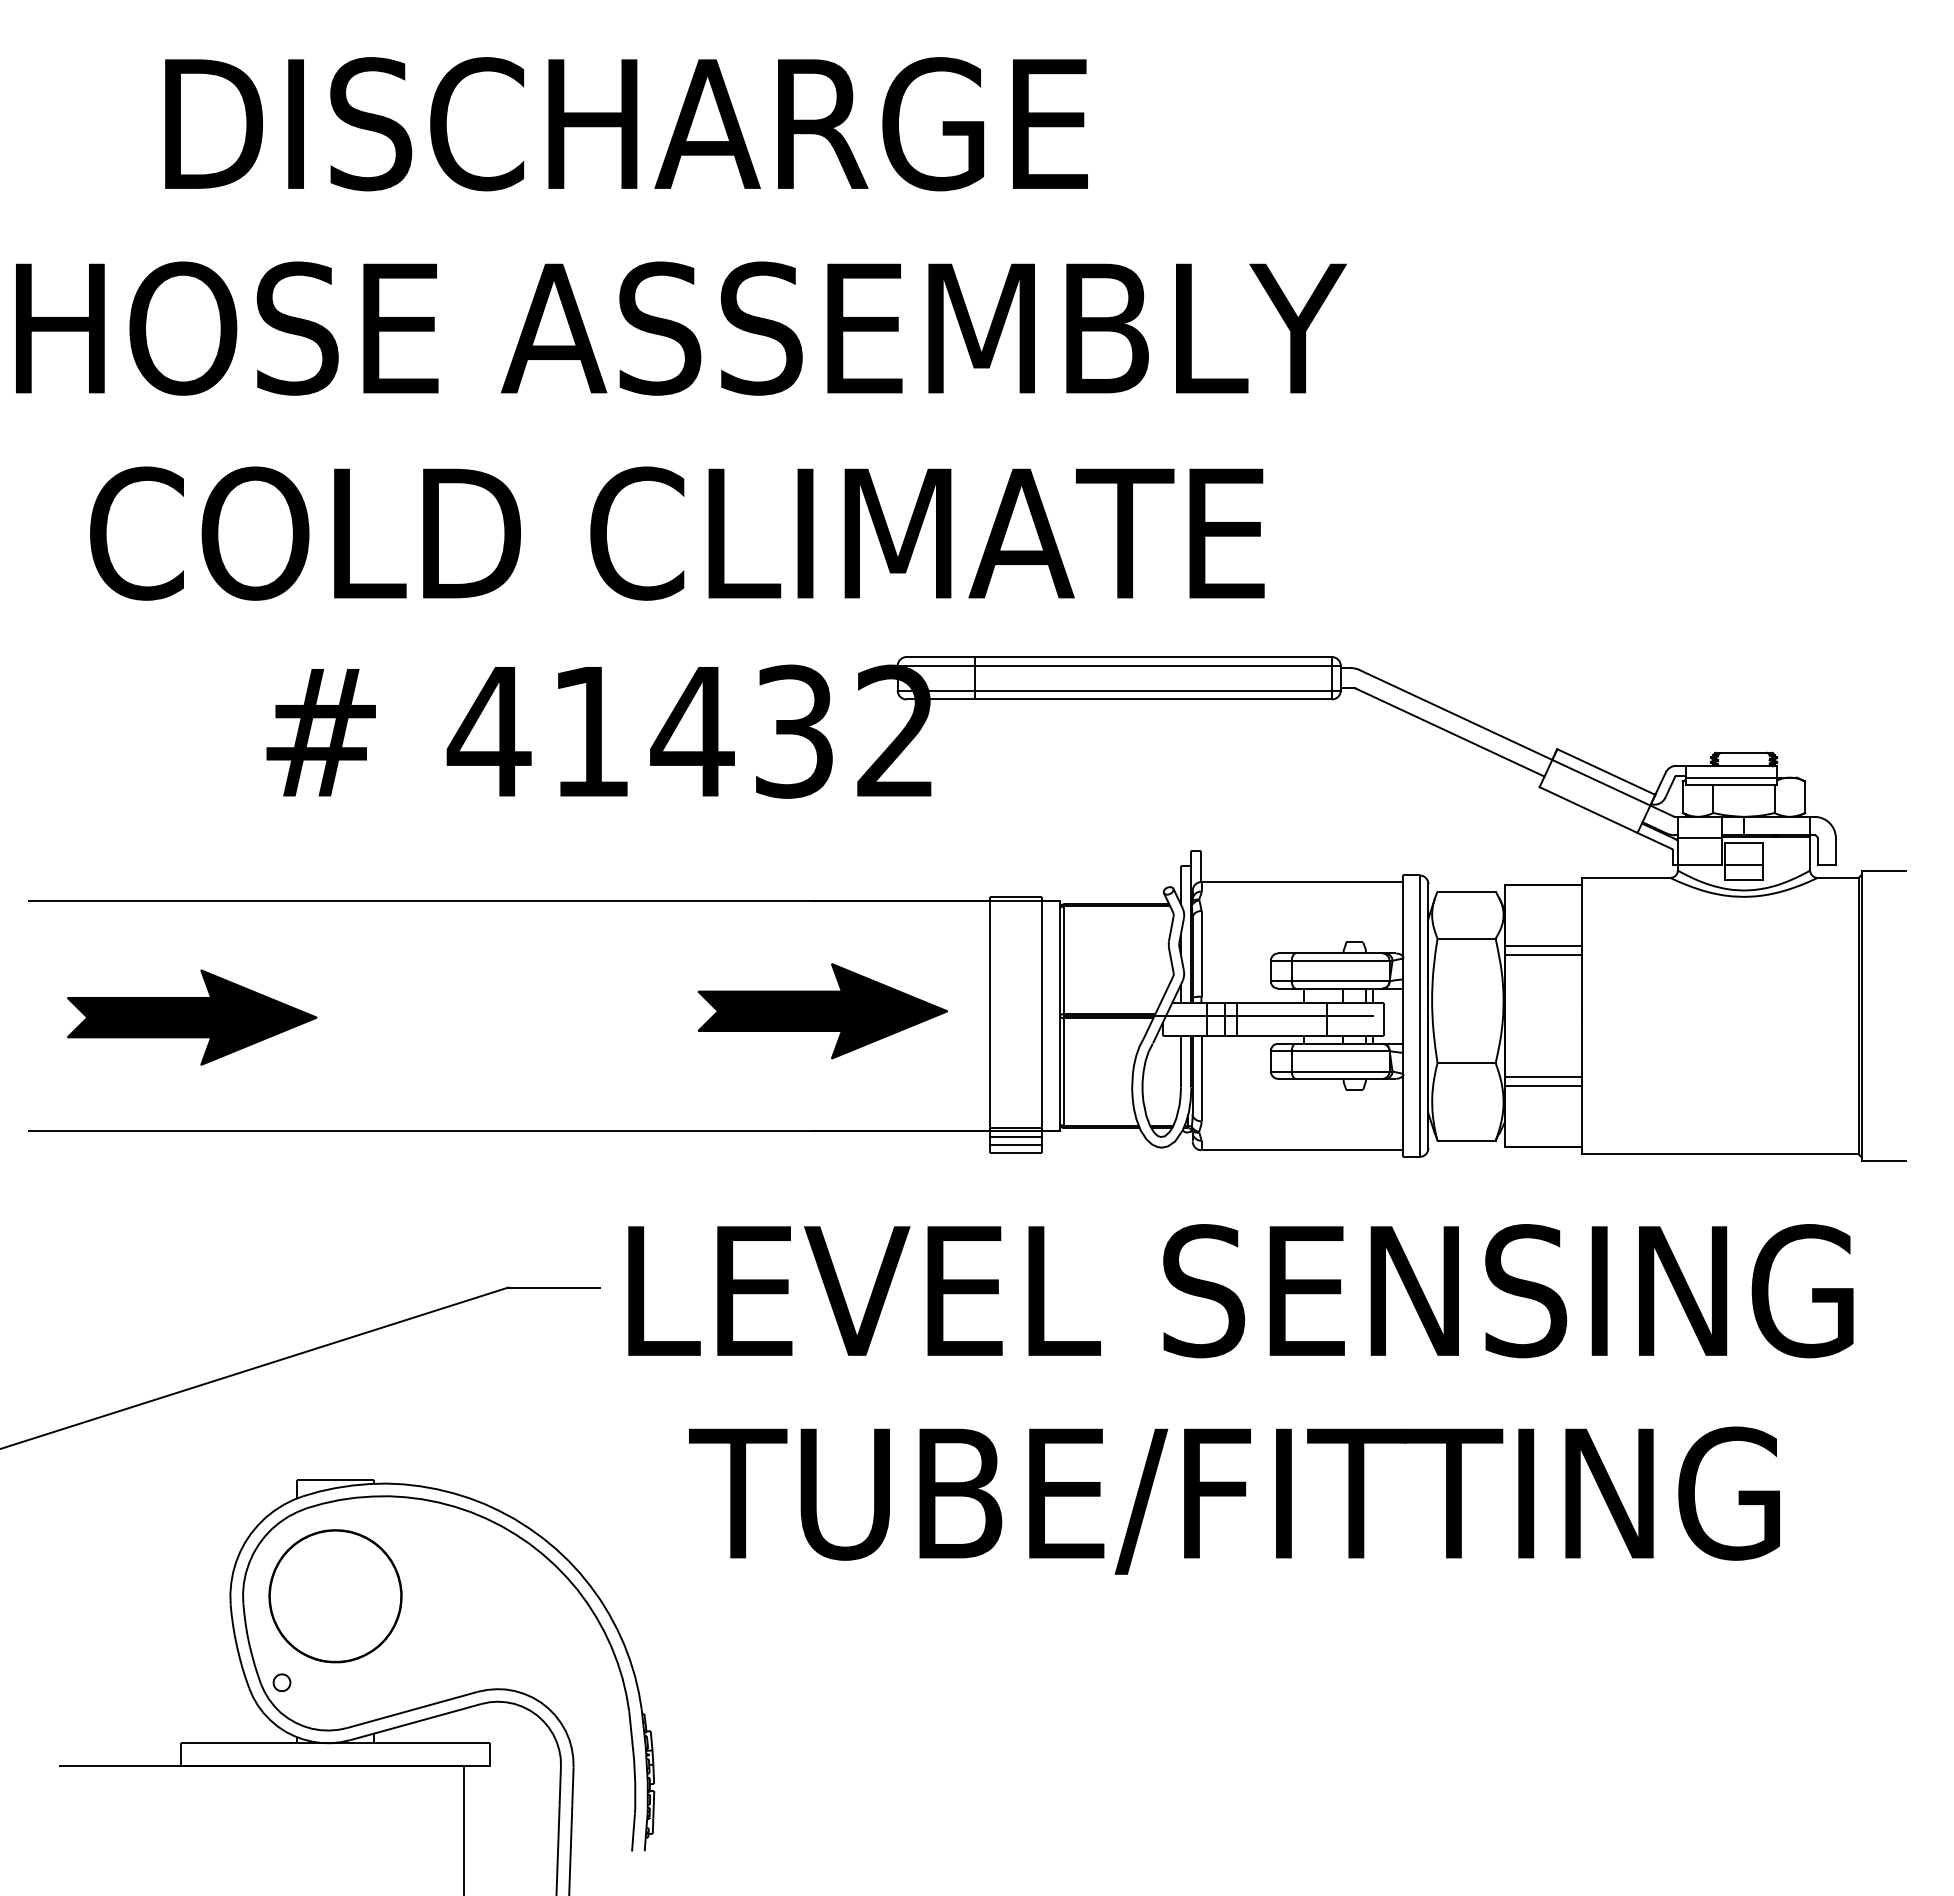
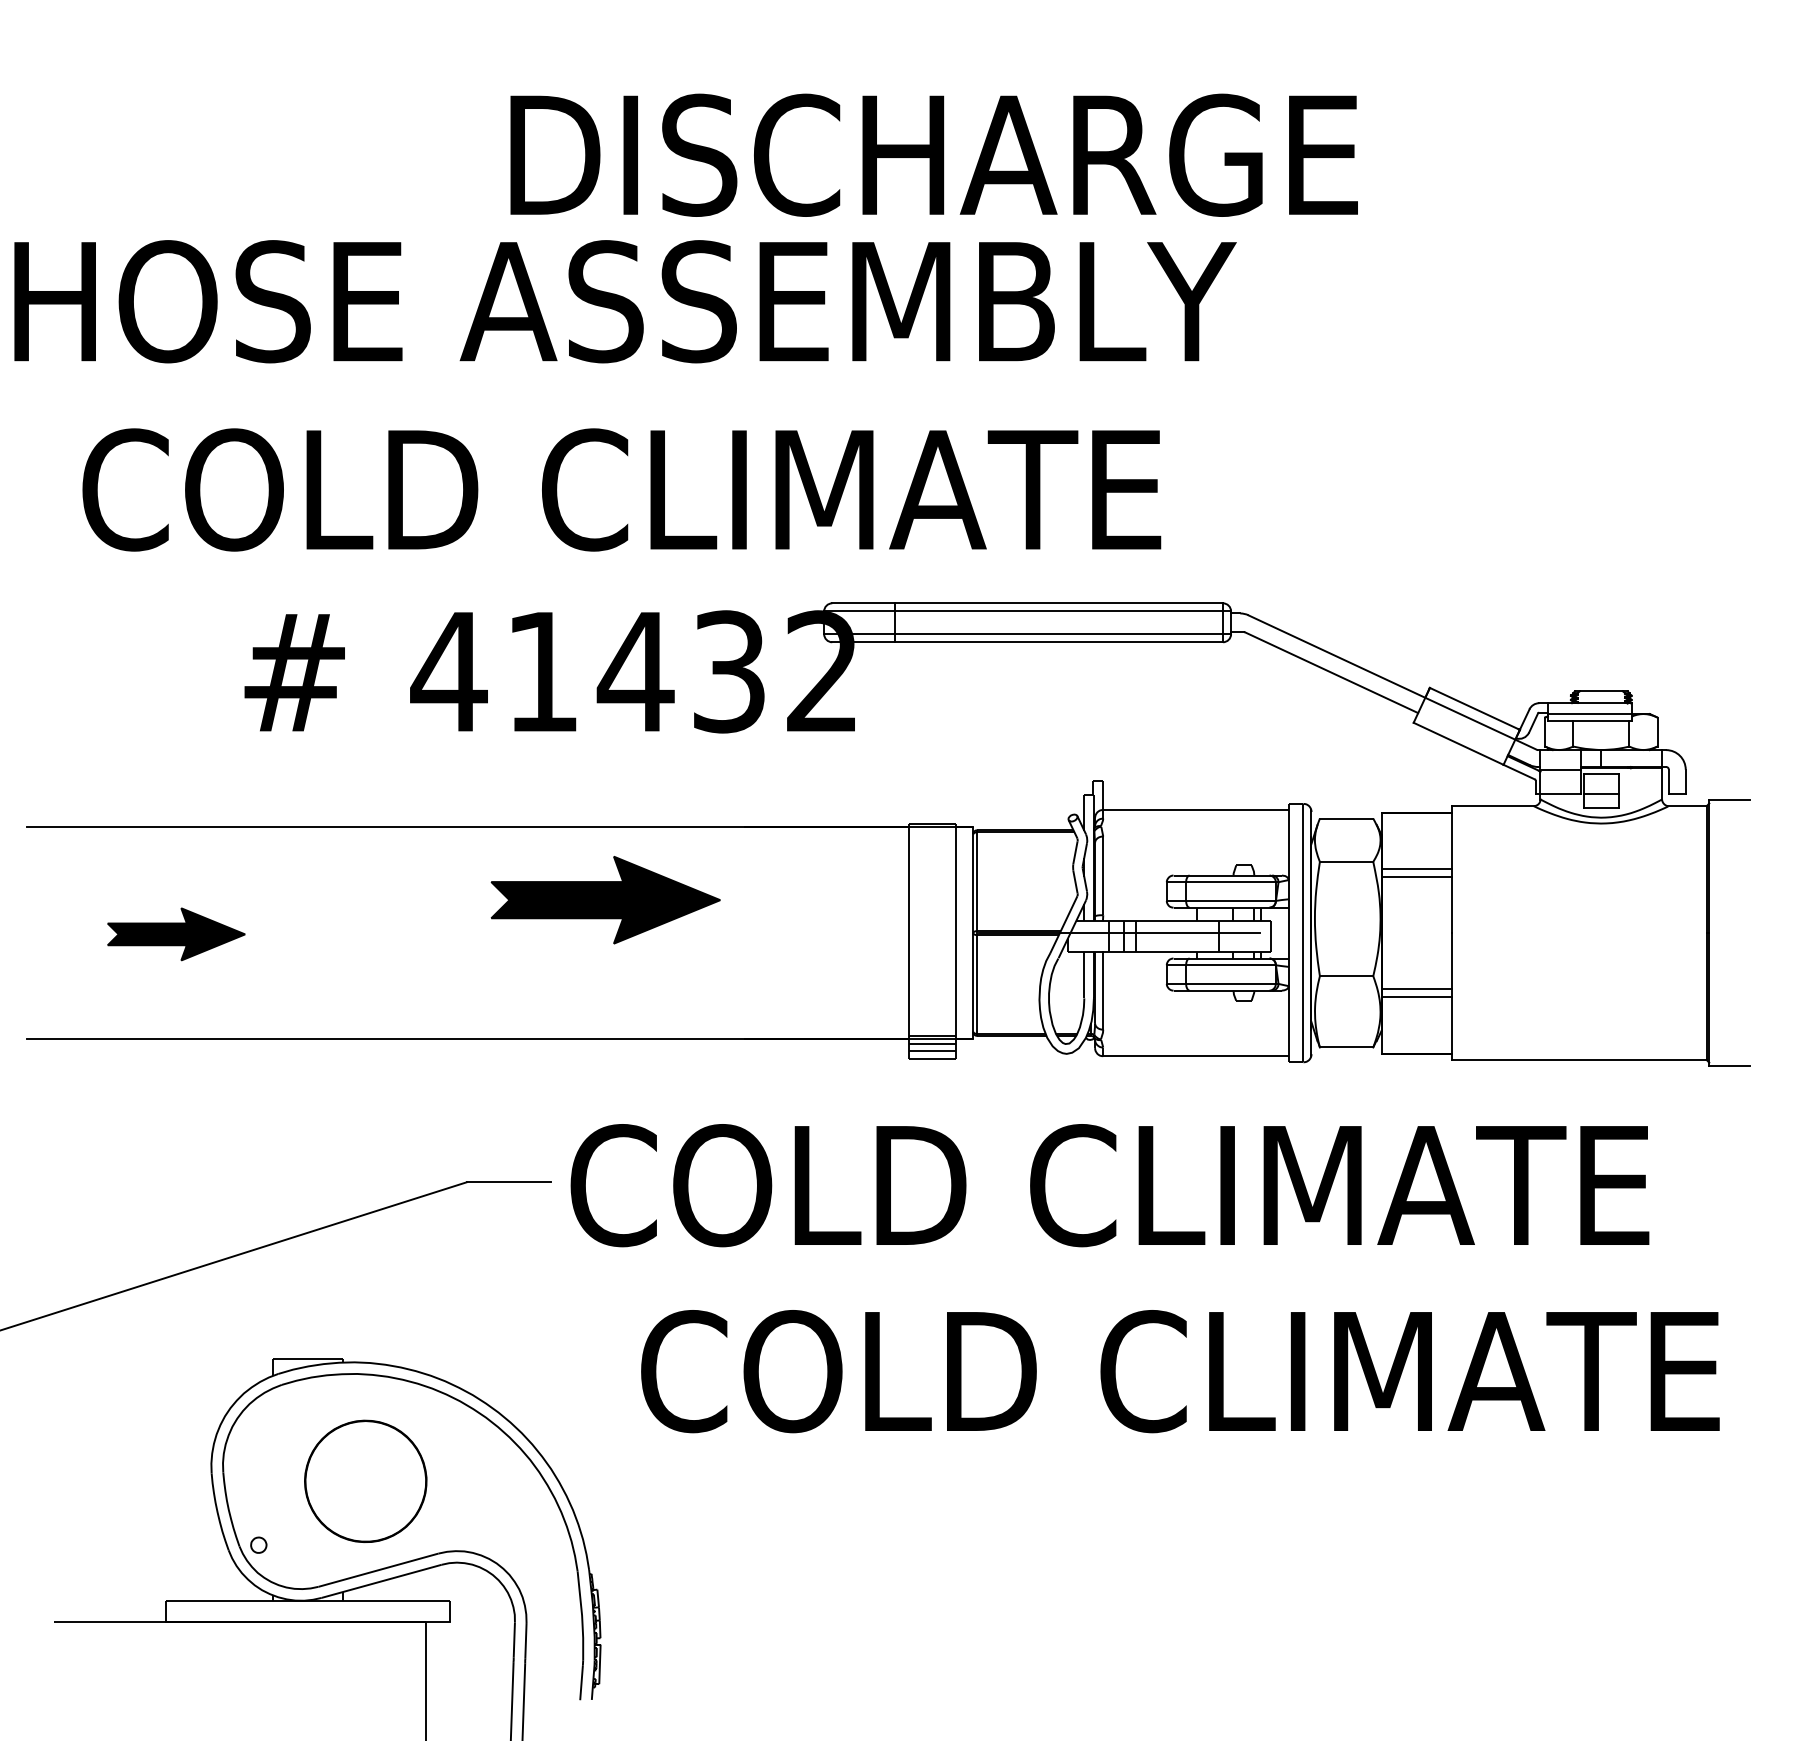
text: (626, 124) -> (934, 155), moved
part: (822, 1011) -> (605, 900), moved
part: (192, 1017) -> (176, 934), size x0.6
text: (1237, 1291) -> (1136, 1185), LEVEL SENSING -> COLD CLIMATE
text: (1280, 1500) -> (1175, 1377), TUBE/FITTING -> COLD CLIMATE
part: (335, 1596) -> (365, 1481), moved

